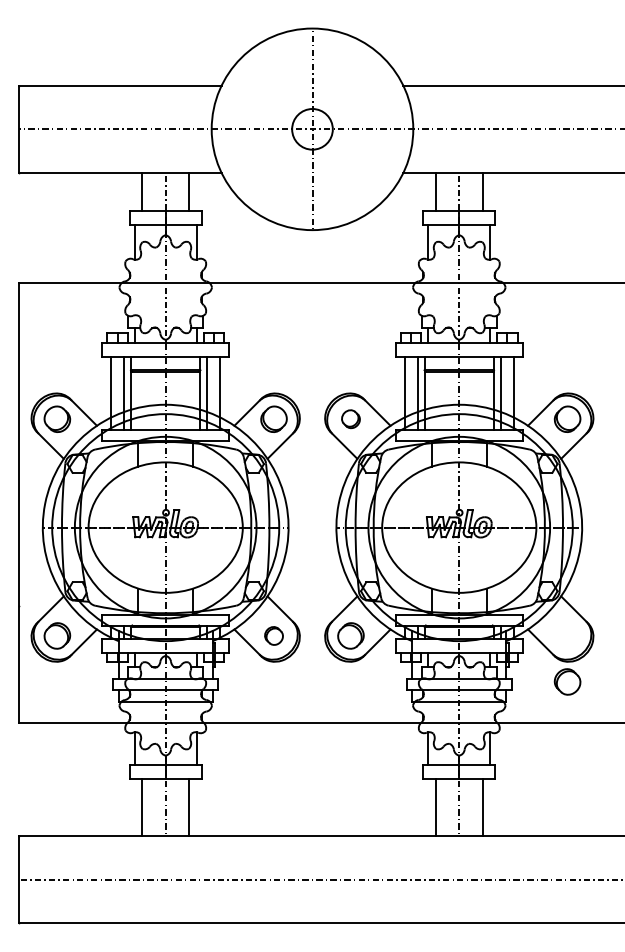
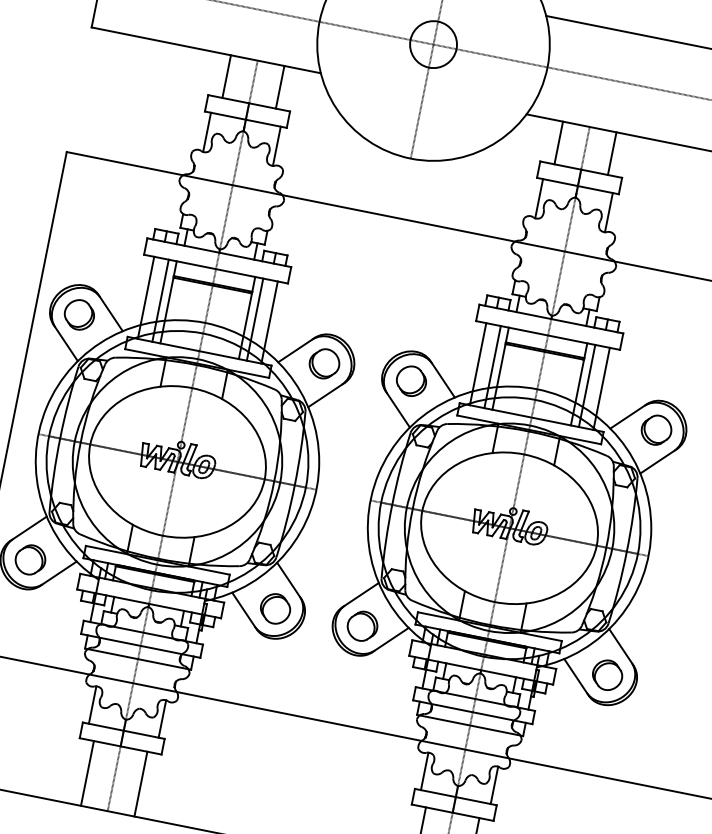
part: (350, 418) -> (411, 380), size x1.43
part: (273, 635) -> (275, 608), size x1.43
part: (567, 681) -> (607, 674), moved

